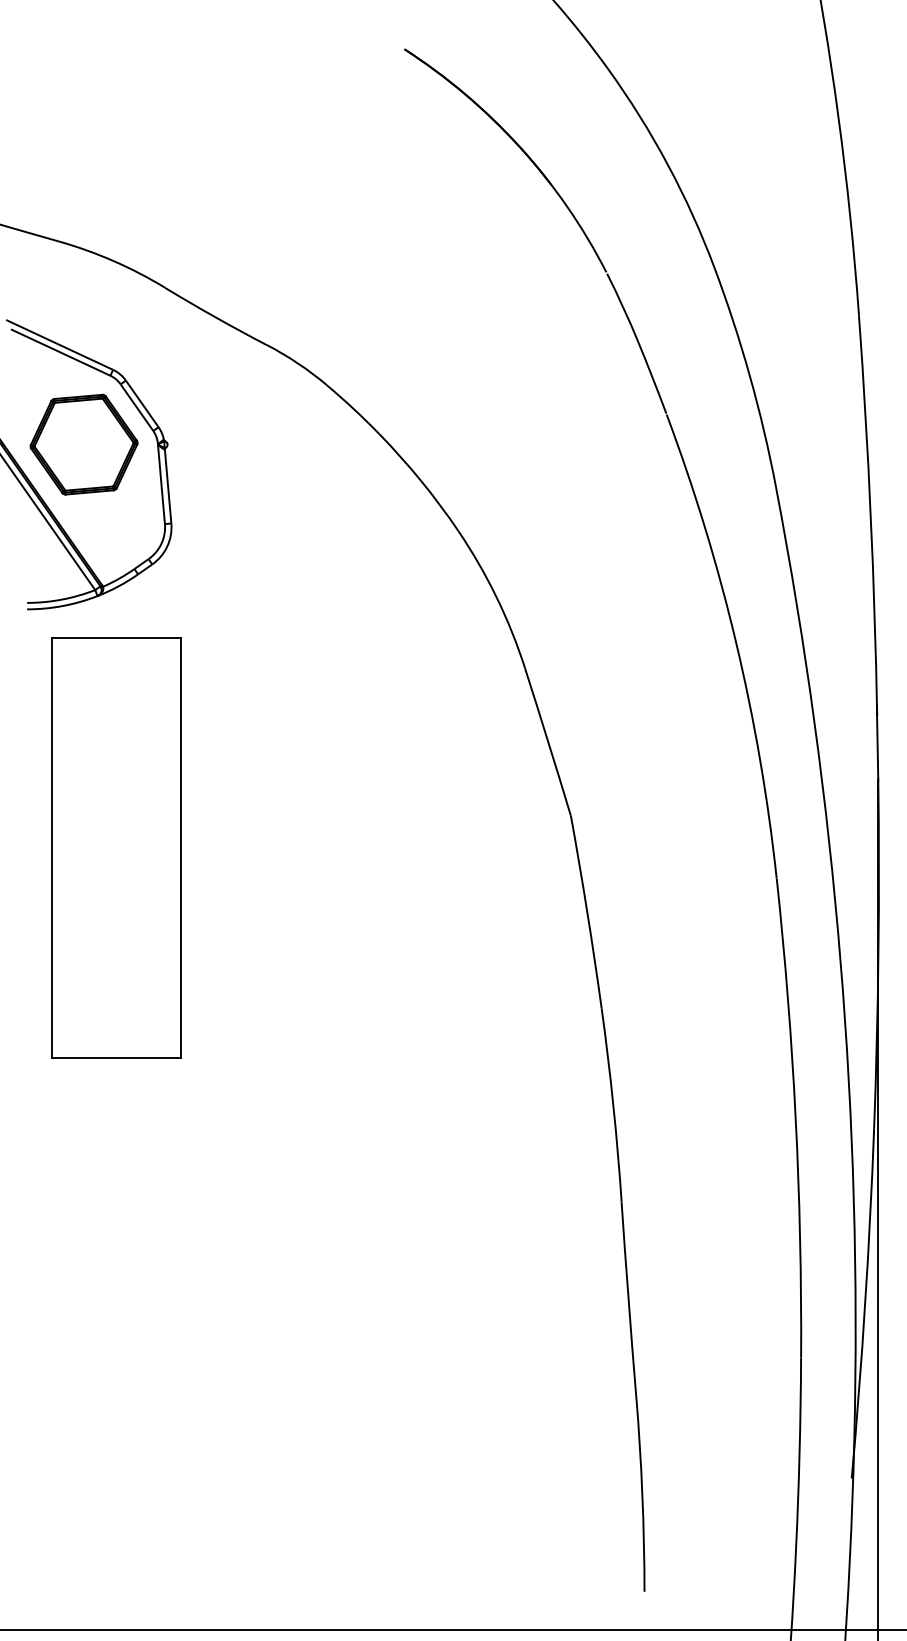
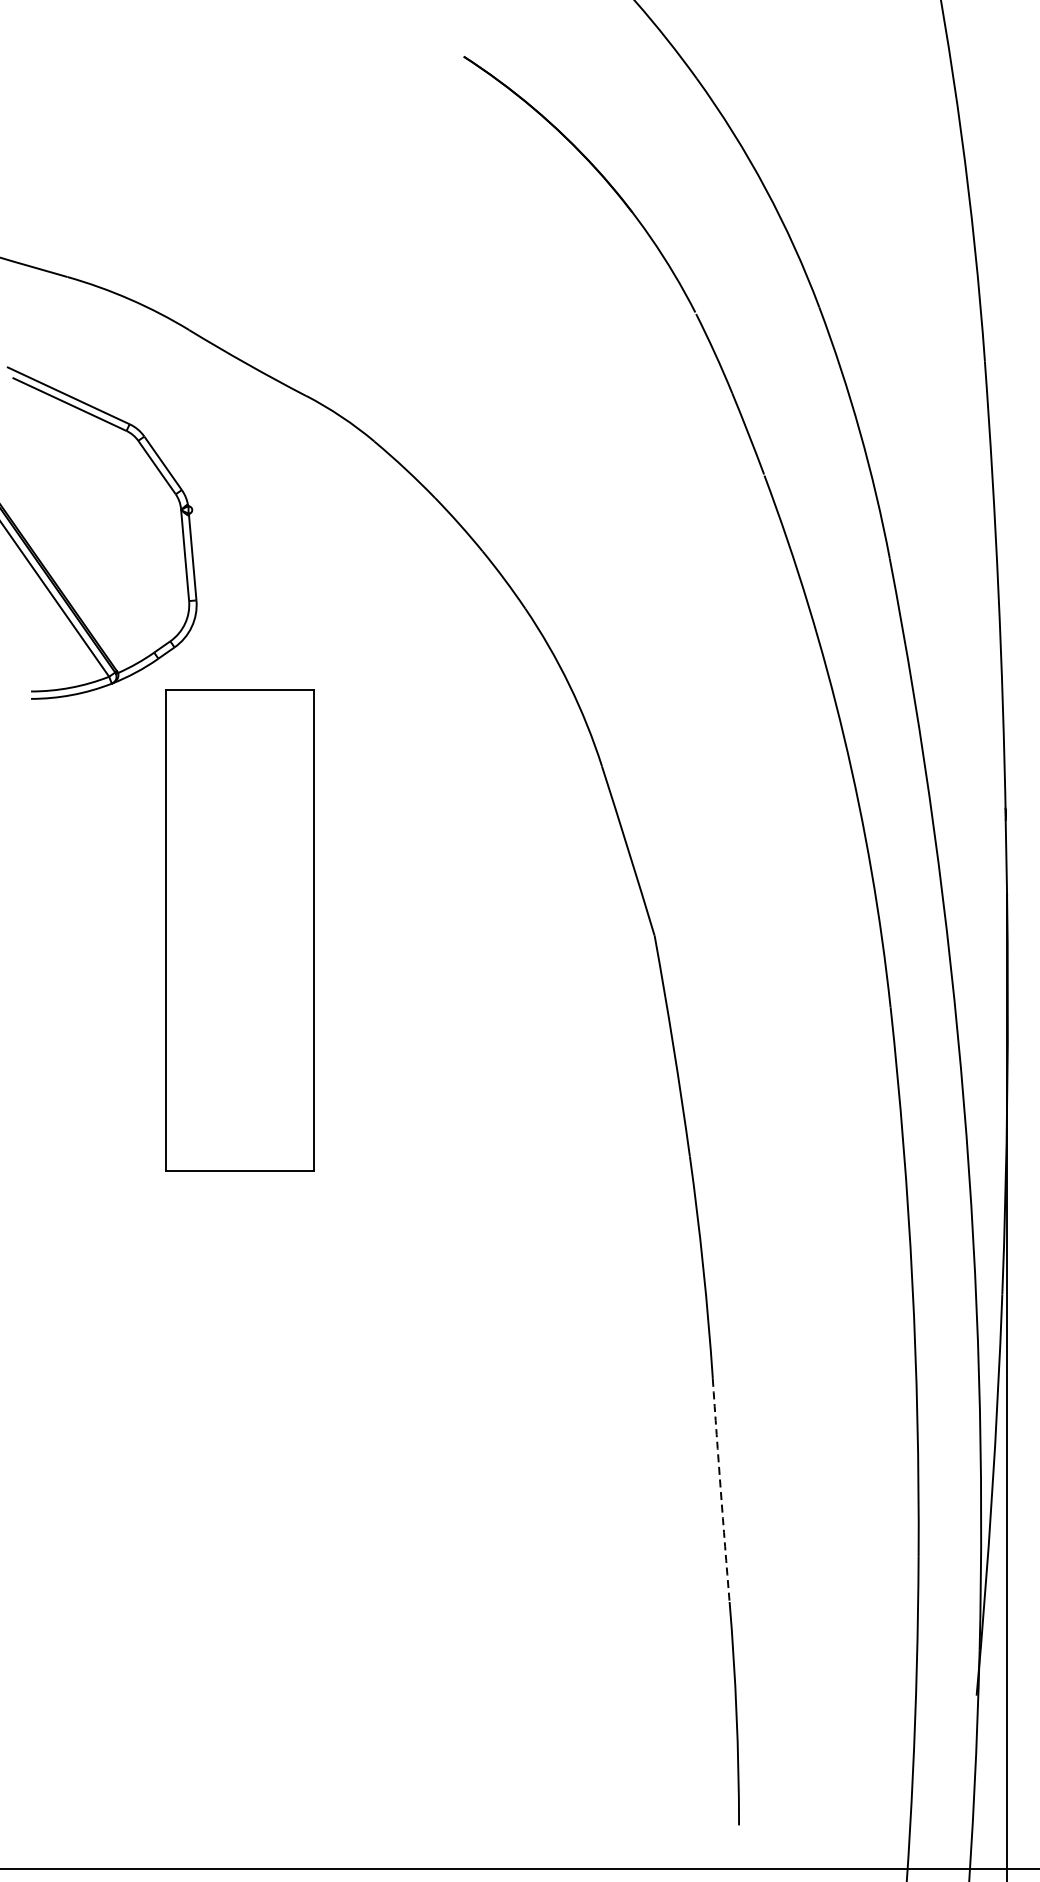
part: (83, 444) -> (95, 509), removed
part: (116, 847) -> (240, 929), moved
arc: (628, 1299) -> (720, 1490), solid -> dashed

